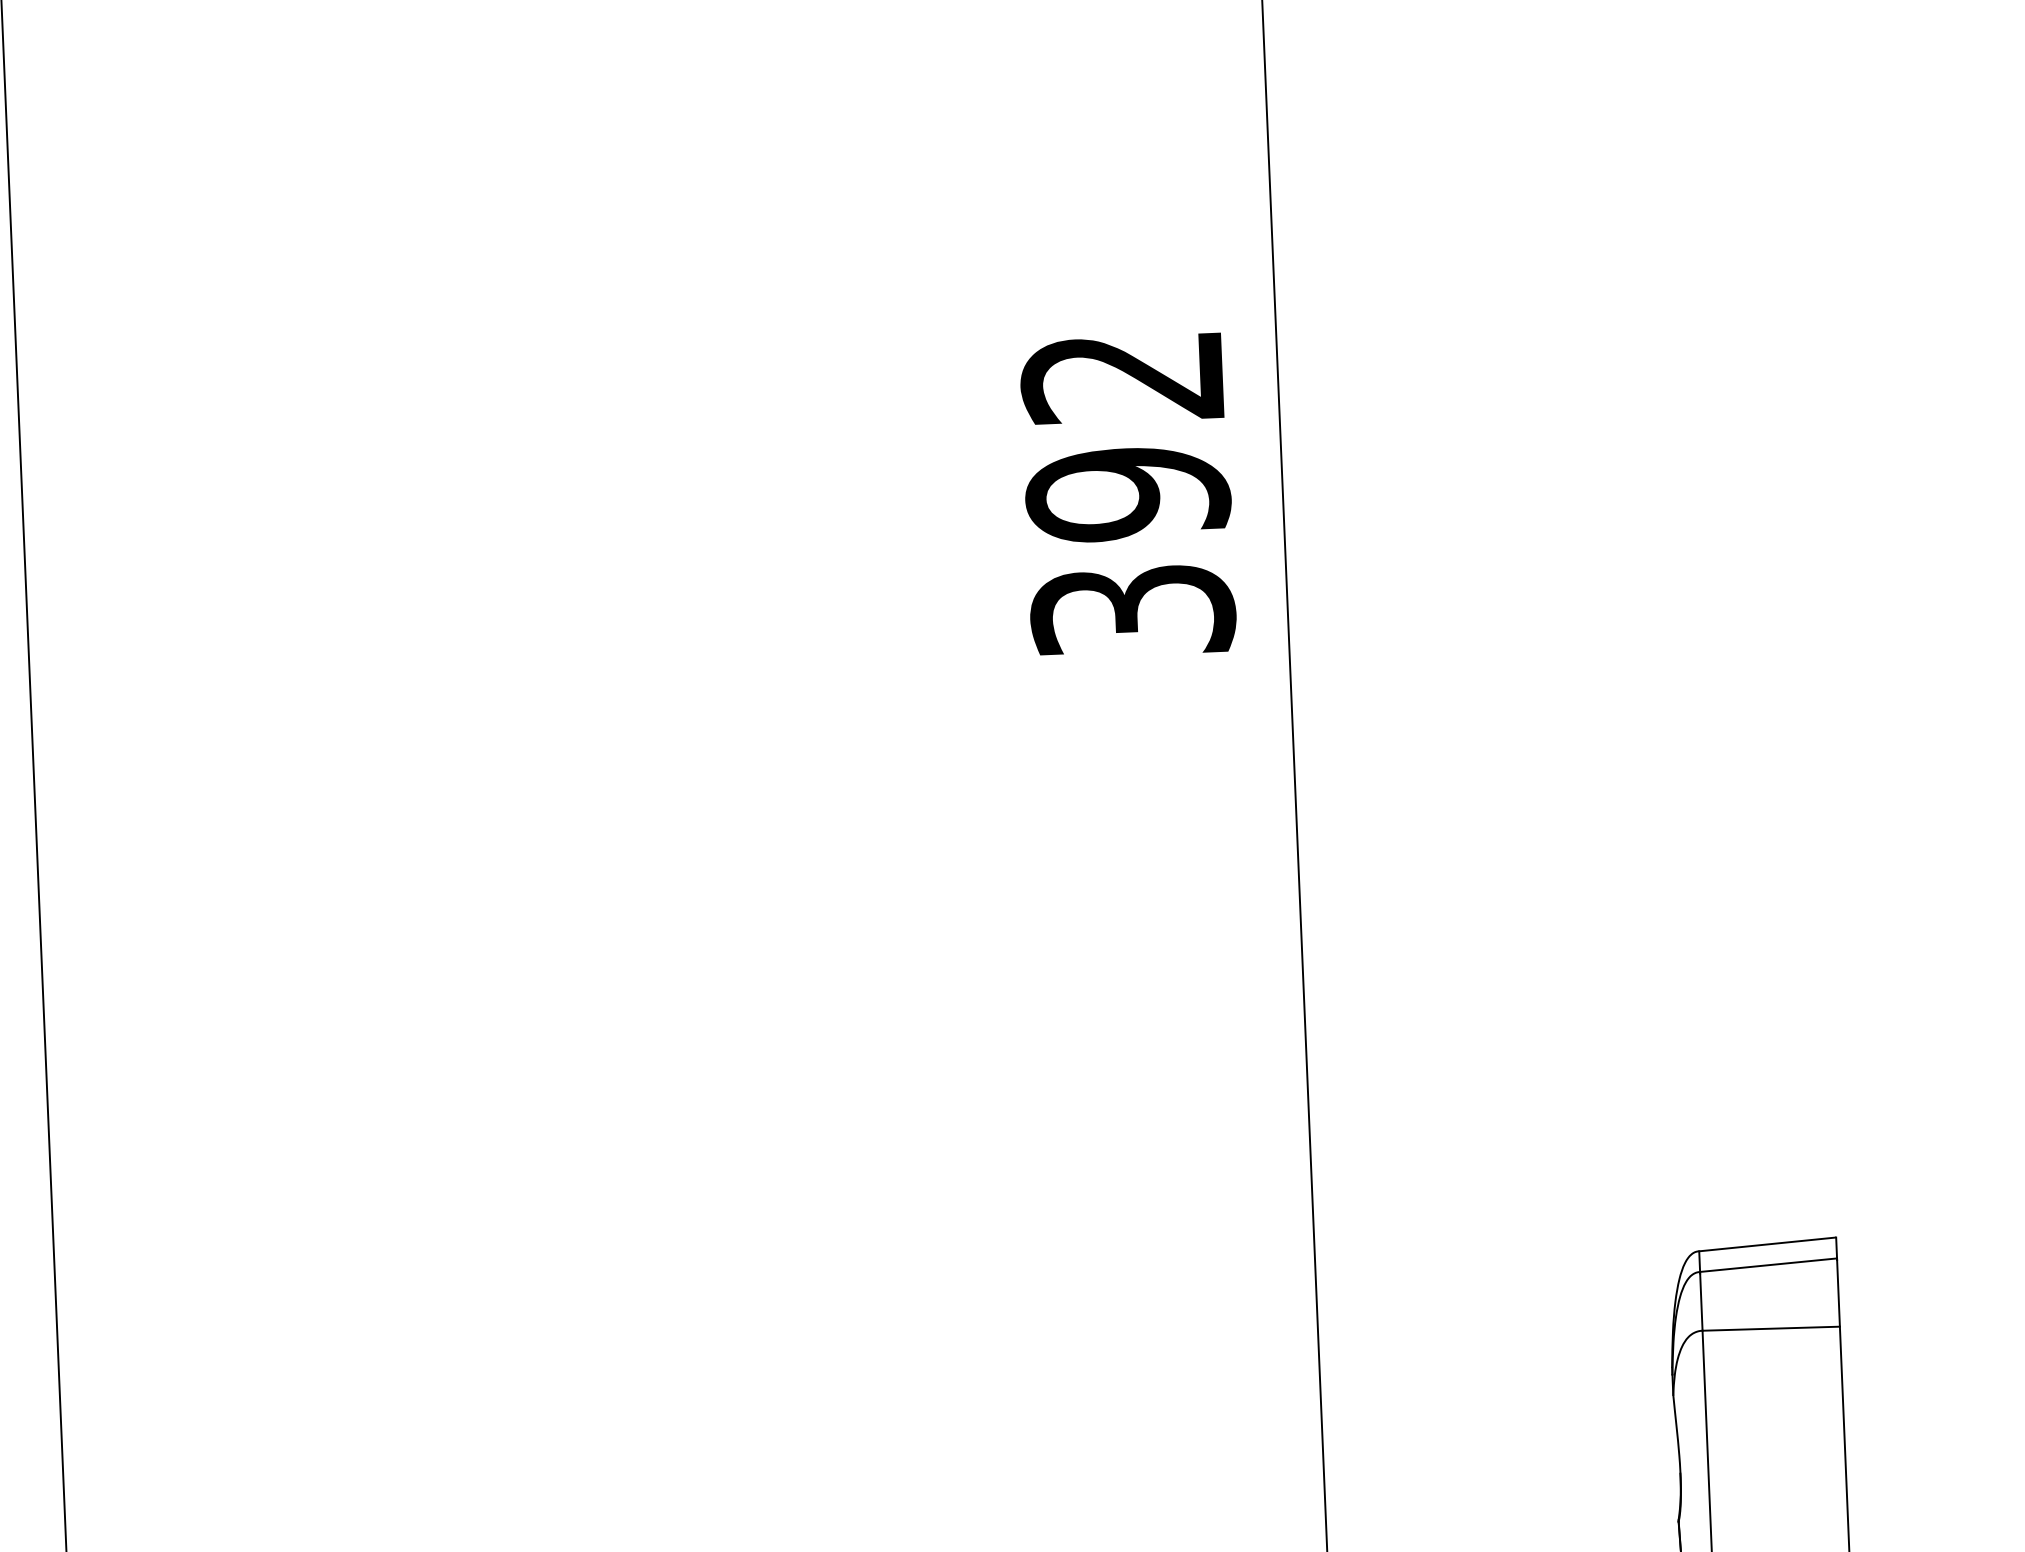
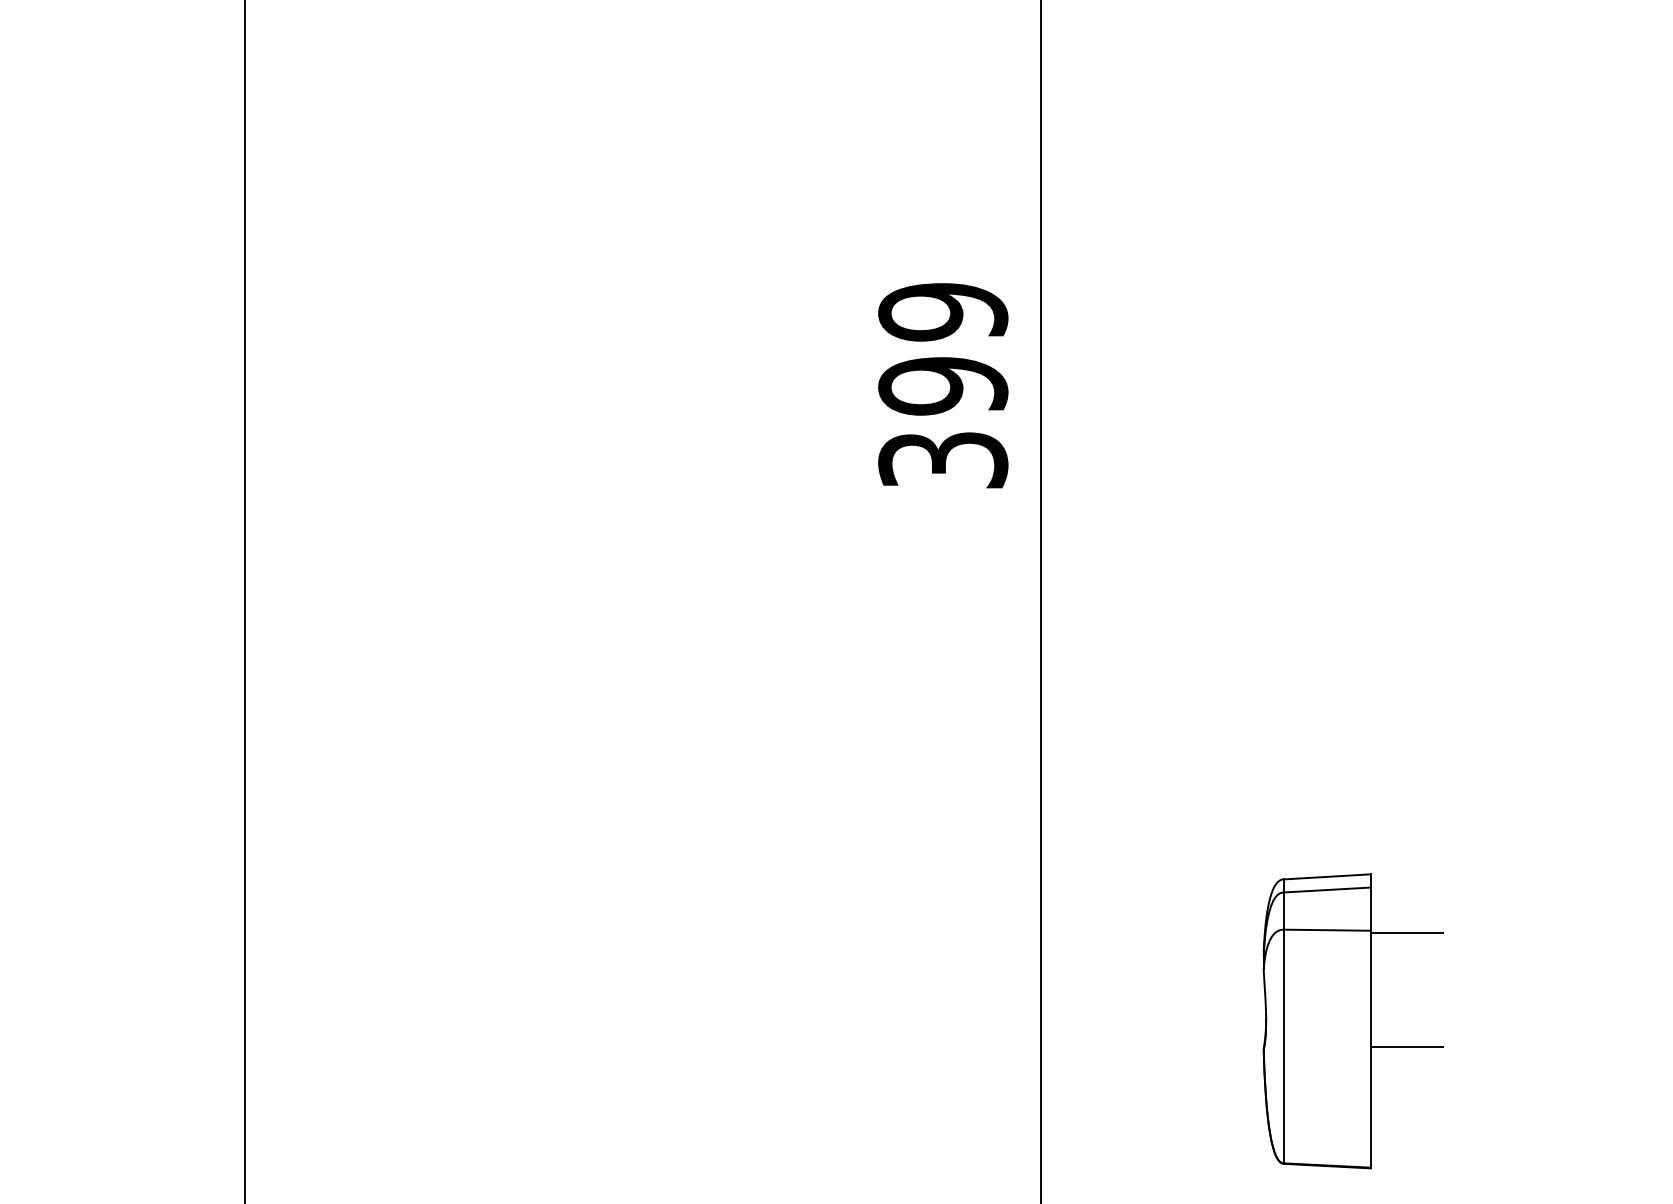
text: (1123, 377) -> (943, 312), 392 -> 399
line: (1896, 1328) -> (1406, 933), added
line: (1904, 1508) -> (1406, 1047), added

